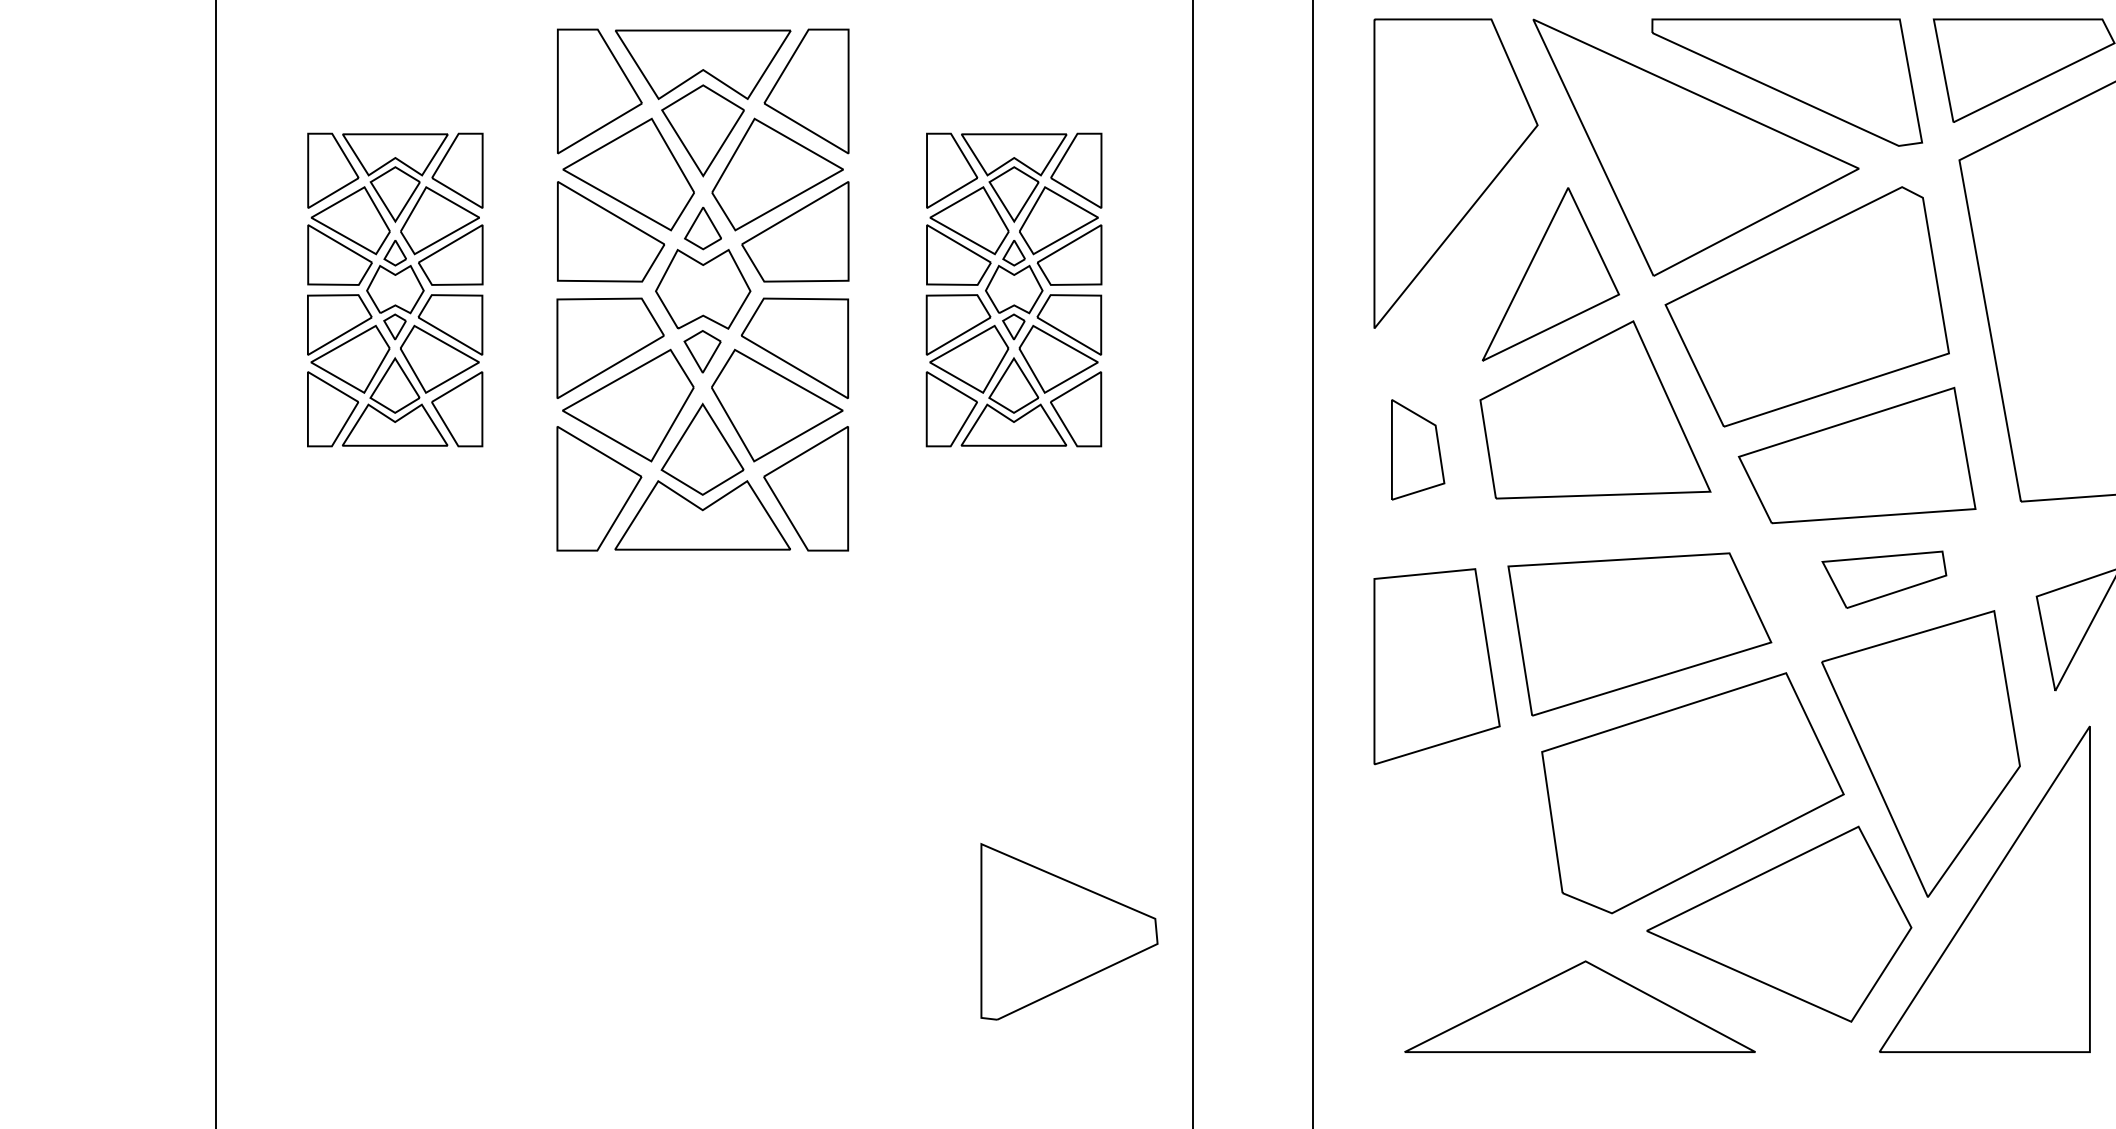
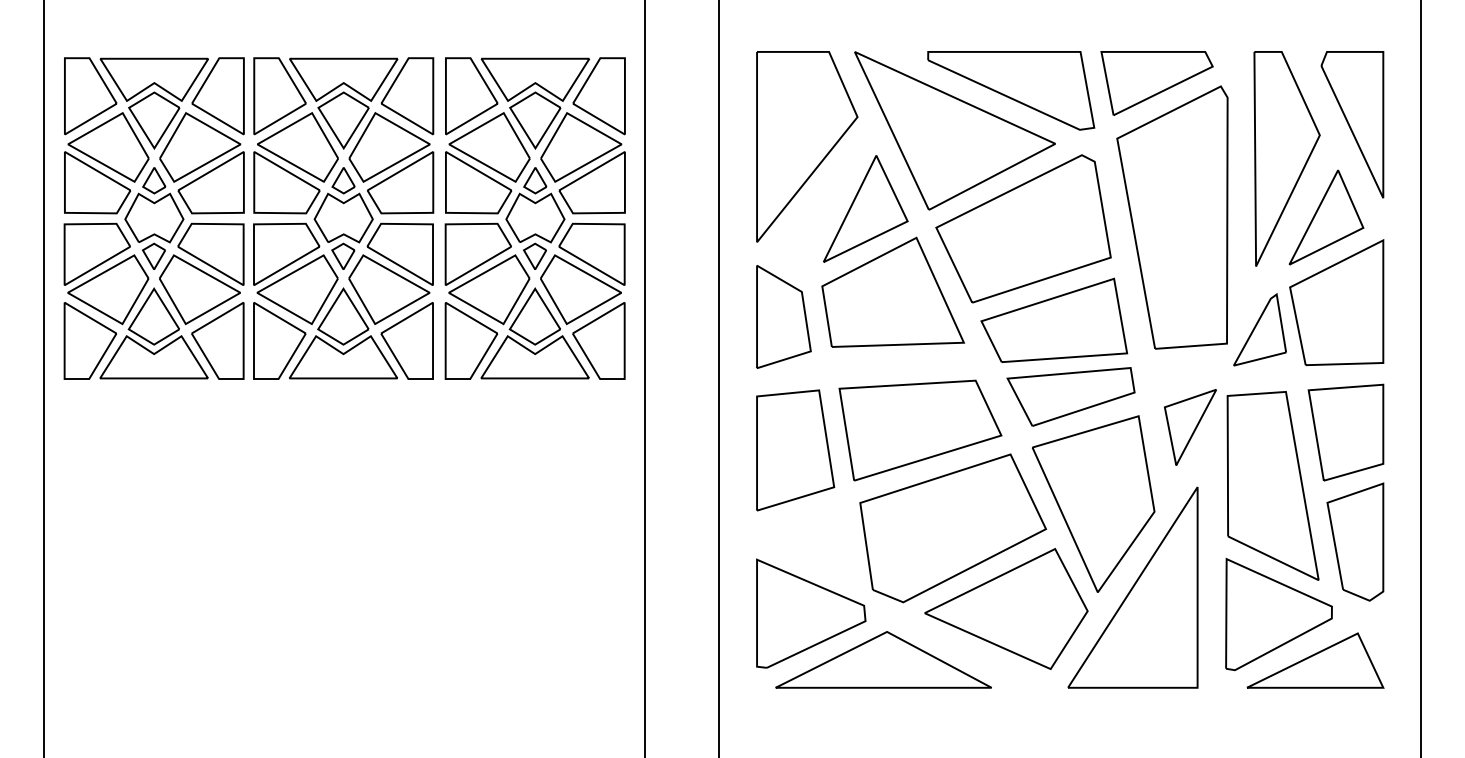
part: (394, 289) -> (153, 218), size x1.67
part: (1012, 289) -> (534, 218), size x1.67
part: (1417, 449) -> (783, 316), size x1.67
part: (1883, 579) -> (1070, 396), size x1.67
part: (1069, 931) -> (811, 613), moved

